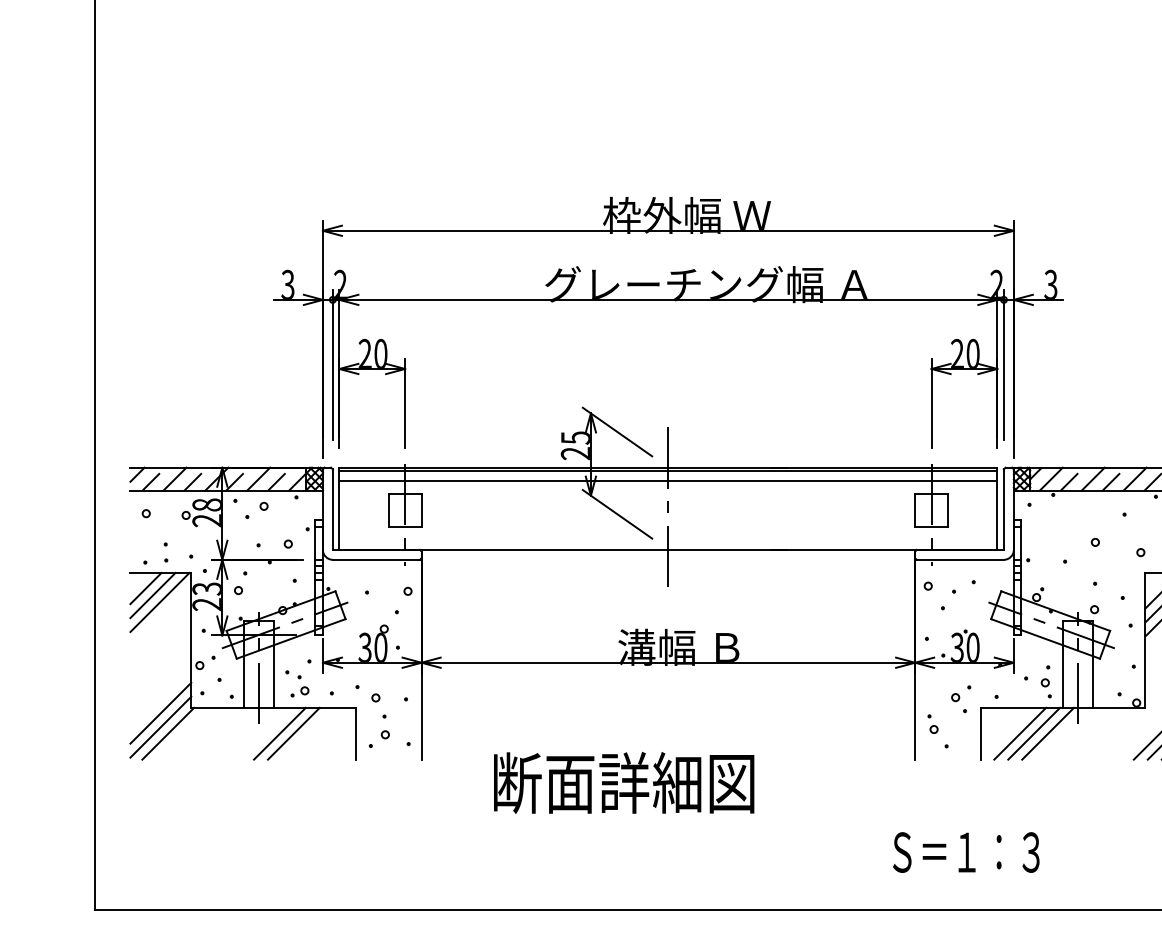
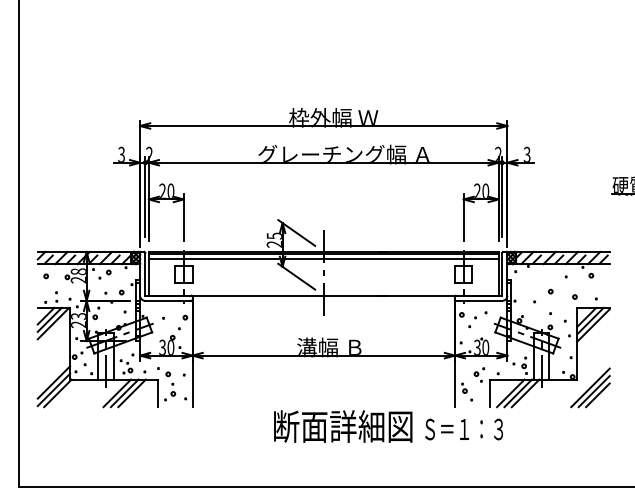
line: (306, 733) -> (131, 393), added
text: (624, 782) -> (343, 426), moved
text: (965, 852) -> (463, 429), moved

